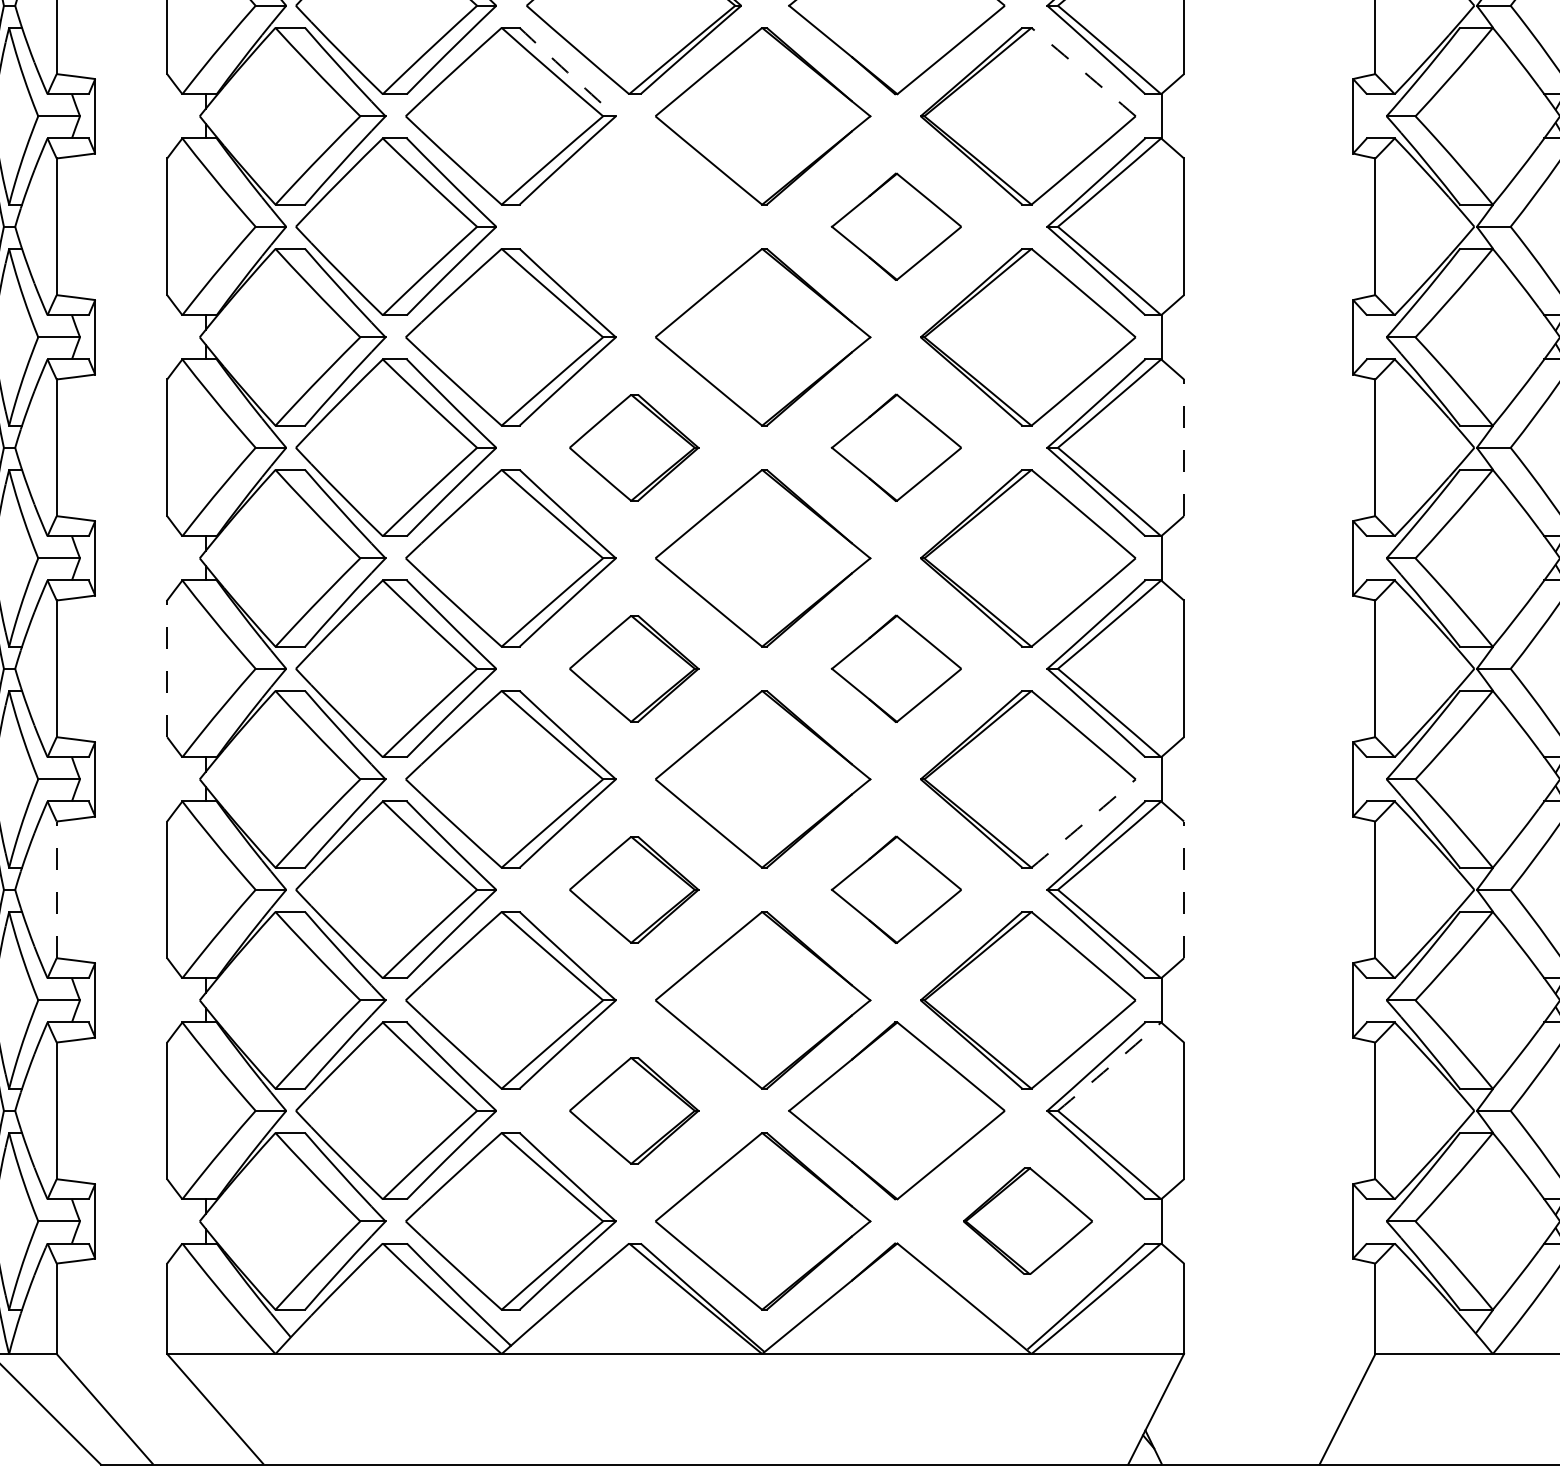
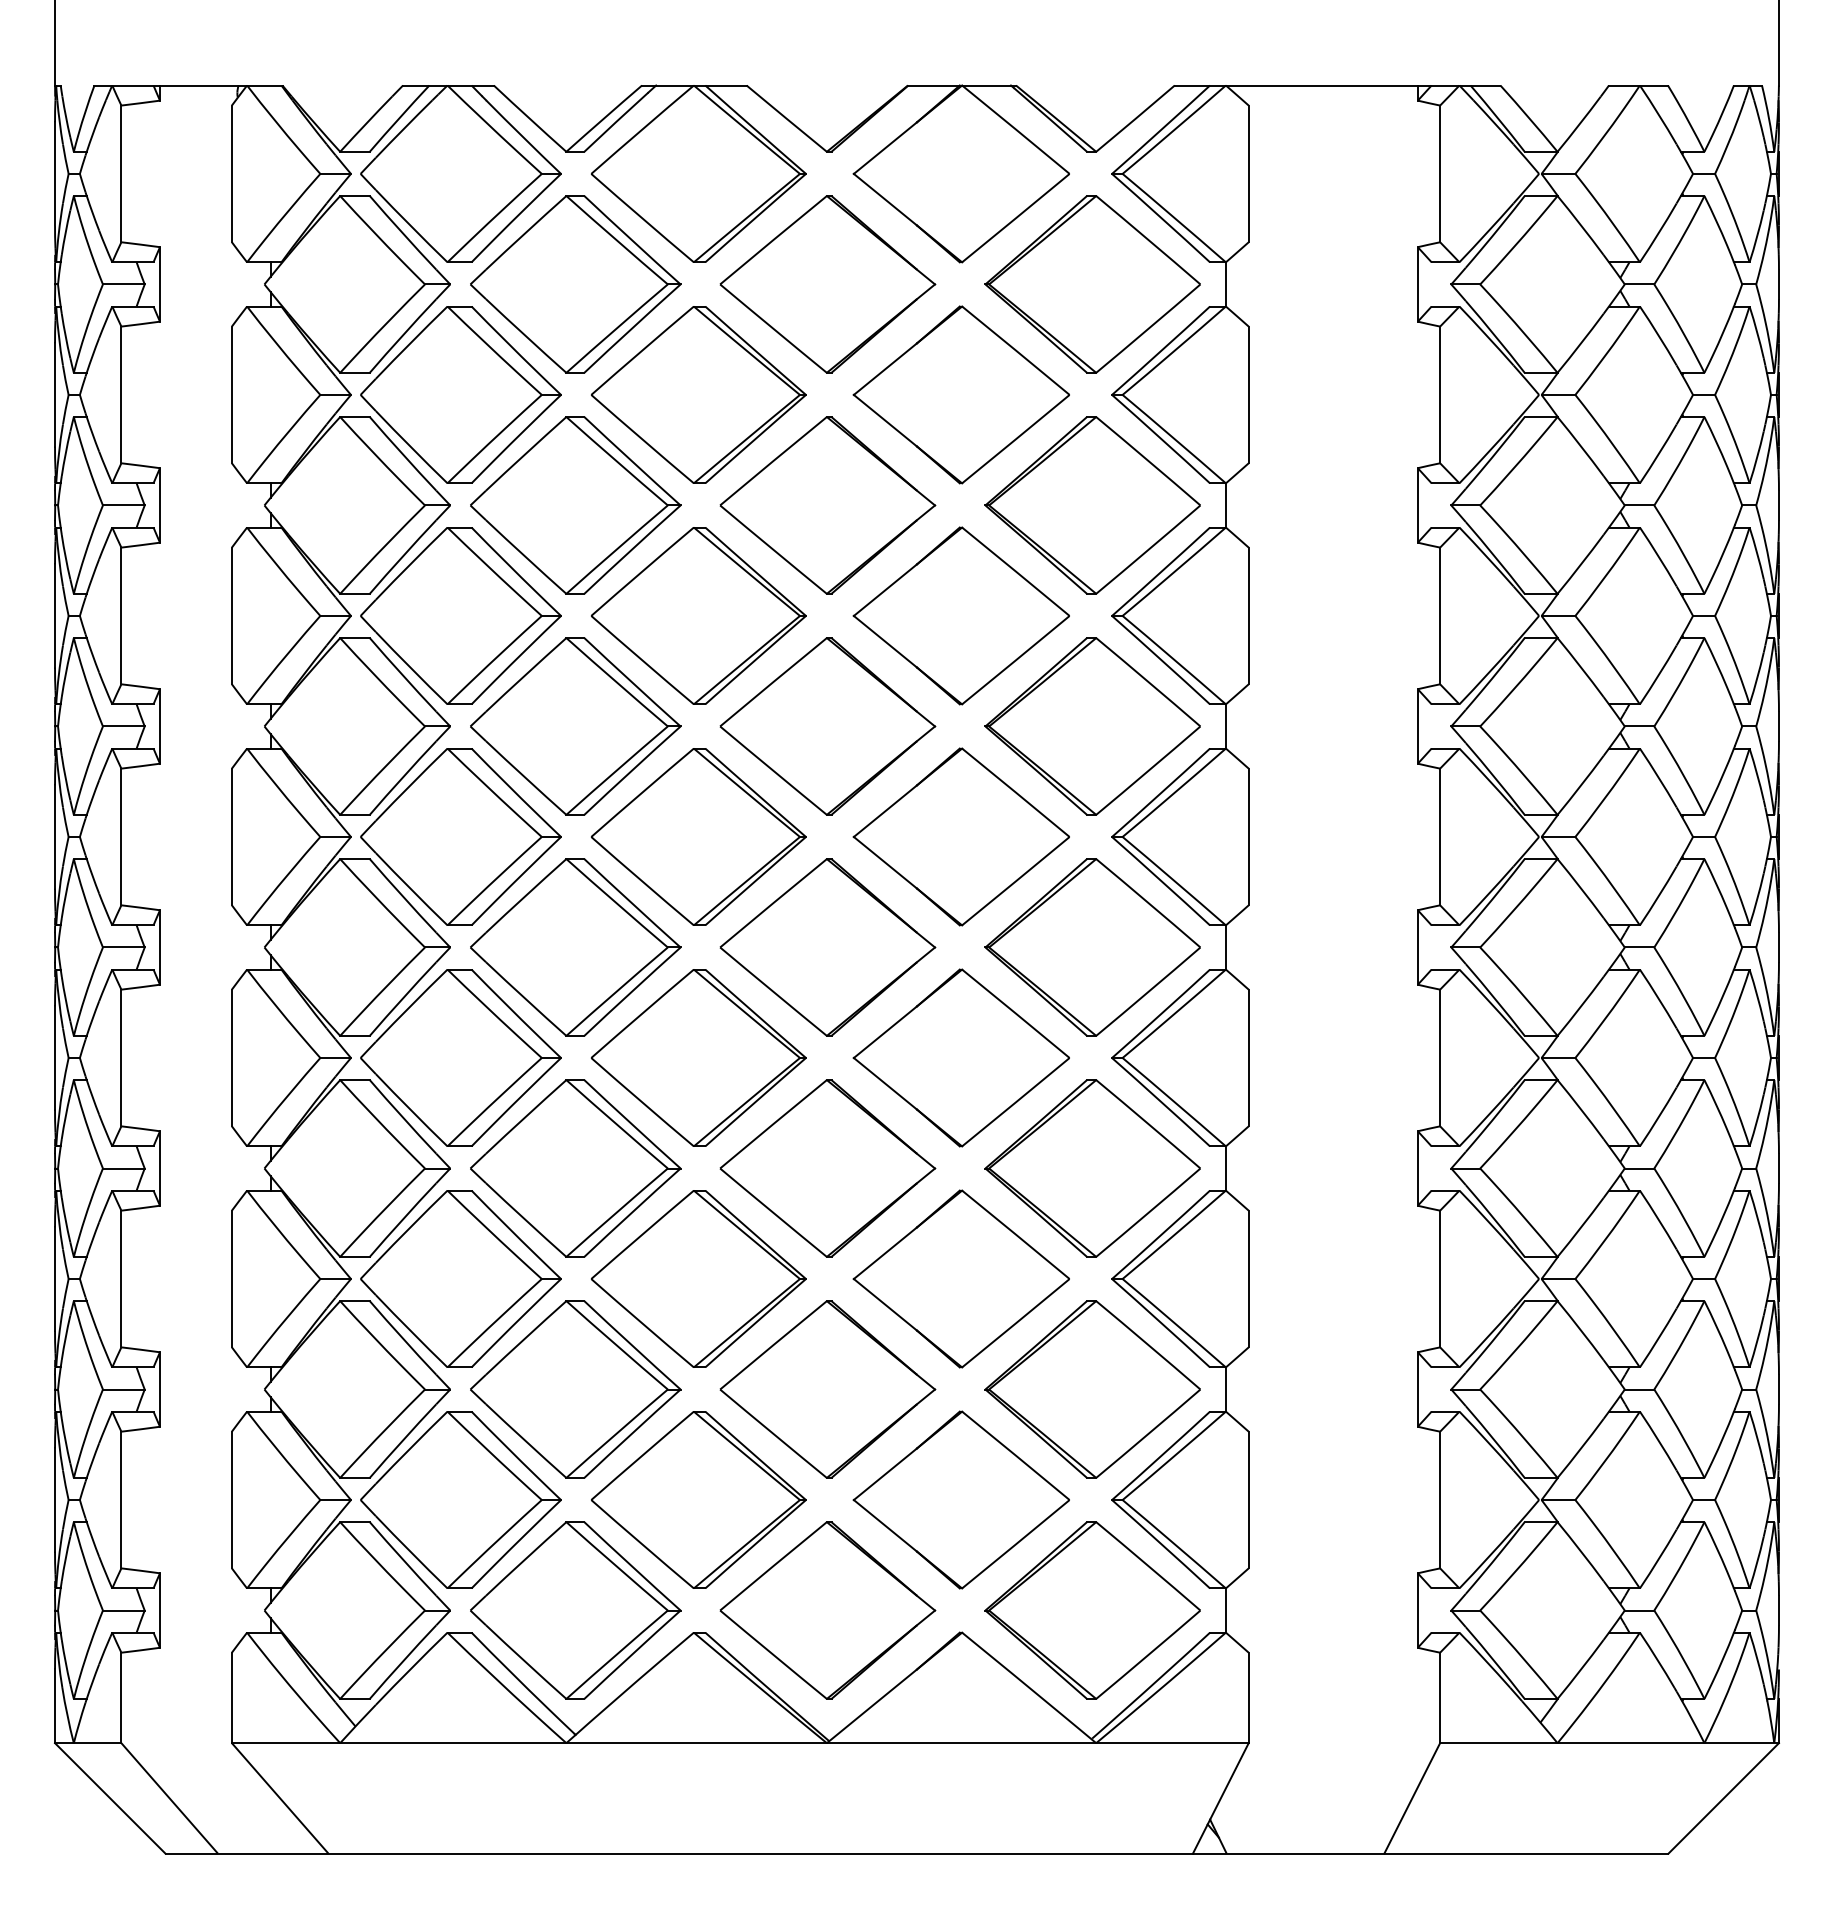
arc: (567, 72) -> (632, 461), dashed -> solid
arc: (1083, 72) -> (1148, 461), dashed -> solid
part: (633, 226) -> (698, 615), added
part: (895, 226) -> (960, 615), size x1.67
part: (633, 447) -> (698, 836), size x1.67
part: (895, 447) -> (960, 836), size x1.67
line: (1183, 447) -> (1248, 836), dashed -> solid
line: (166, 668) -> (231, 1057), dashed -> solid
part: (633, 668) -> (698, 1057), size x1.67
part: (895, 668) -> (960, 1057), size x1.67
arc: (1083, 823) -> (1148, 1212), dashed -> solid
line: (56, 889) -> (121, 1278), dashed -> solid
part: (633, 889) -> (698, 1278), size x1.67
part: (895, 889) -> (960, 1278), size x1.67
line: (1183, 889) -> (1248, 1278), dashed -> solid
arc: (1109, 1067) -> (1174, 1456), dashed -> solid
part: (633, 1110) -> (698, 1499), size x1.67
part: (1027, 1221) -> (1092, 1610), size x1.67

